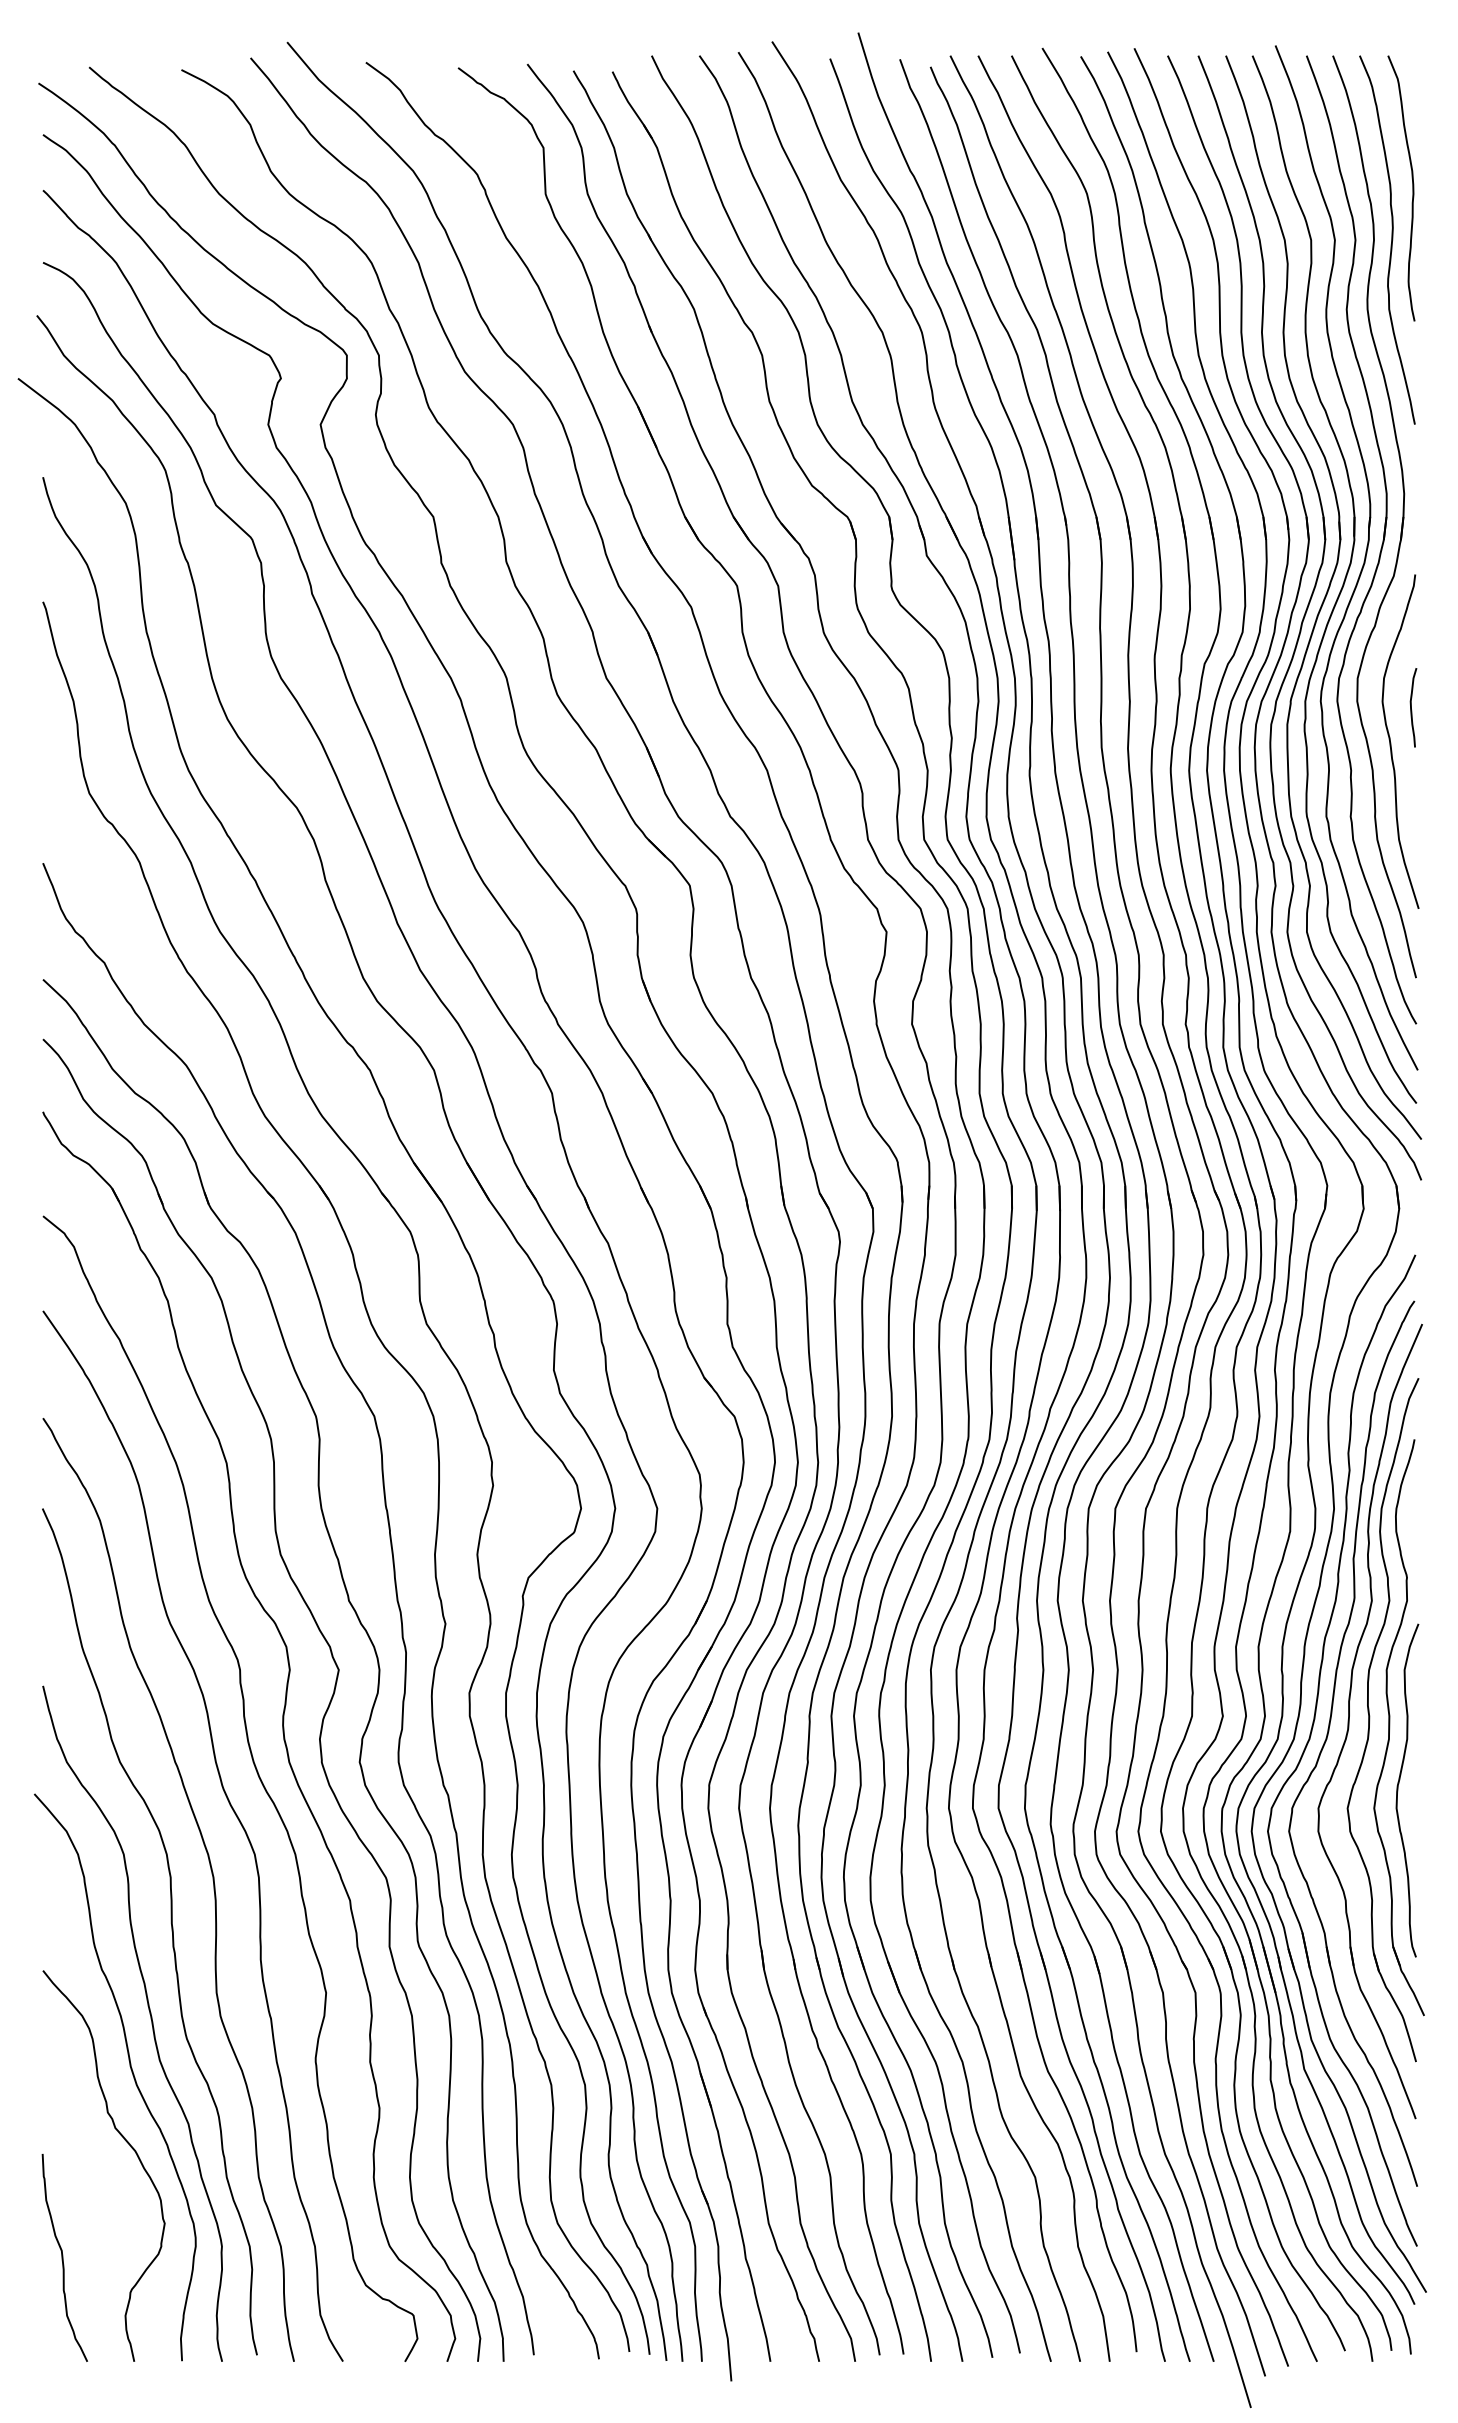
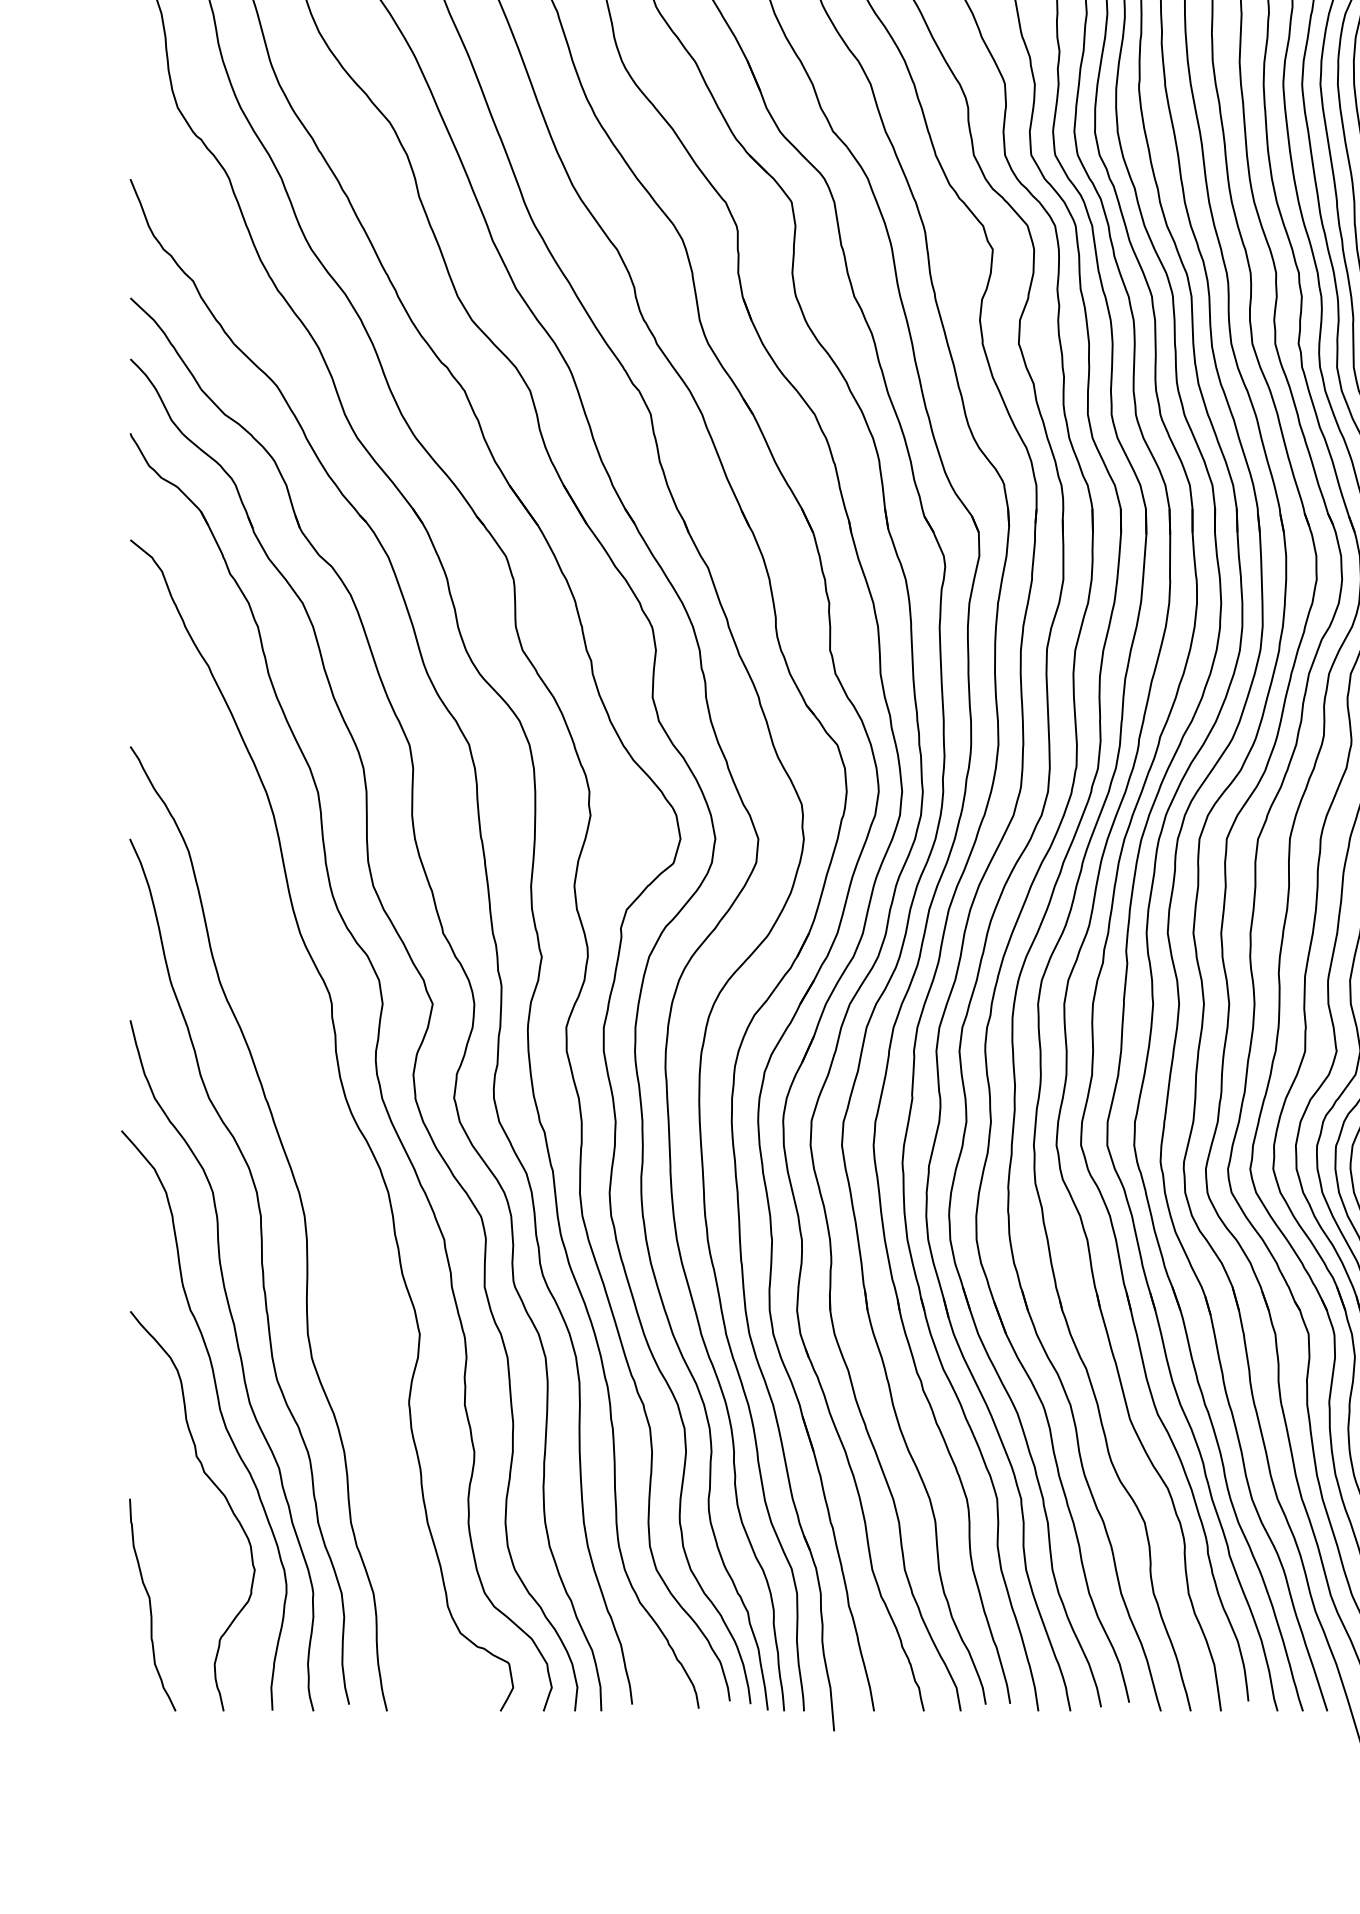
curve: (233, 1812) -> (325, 1149), removed

